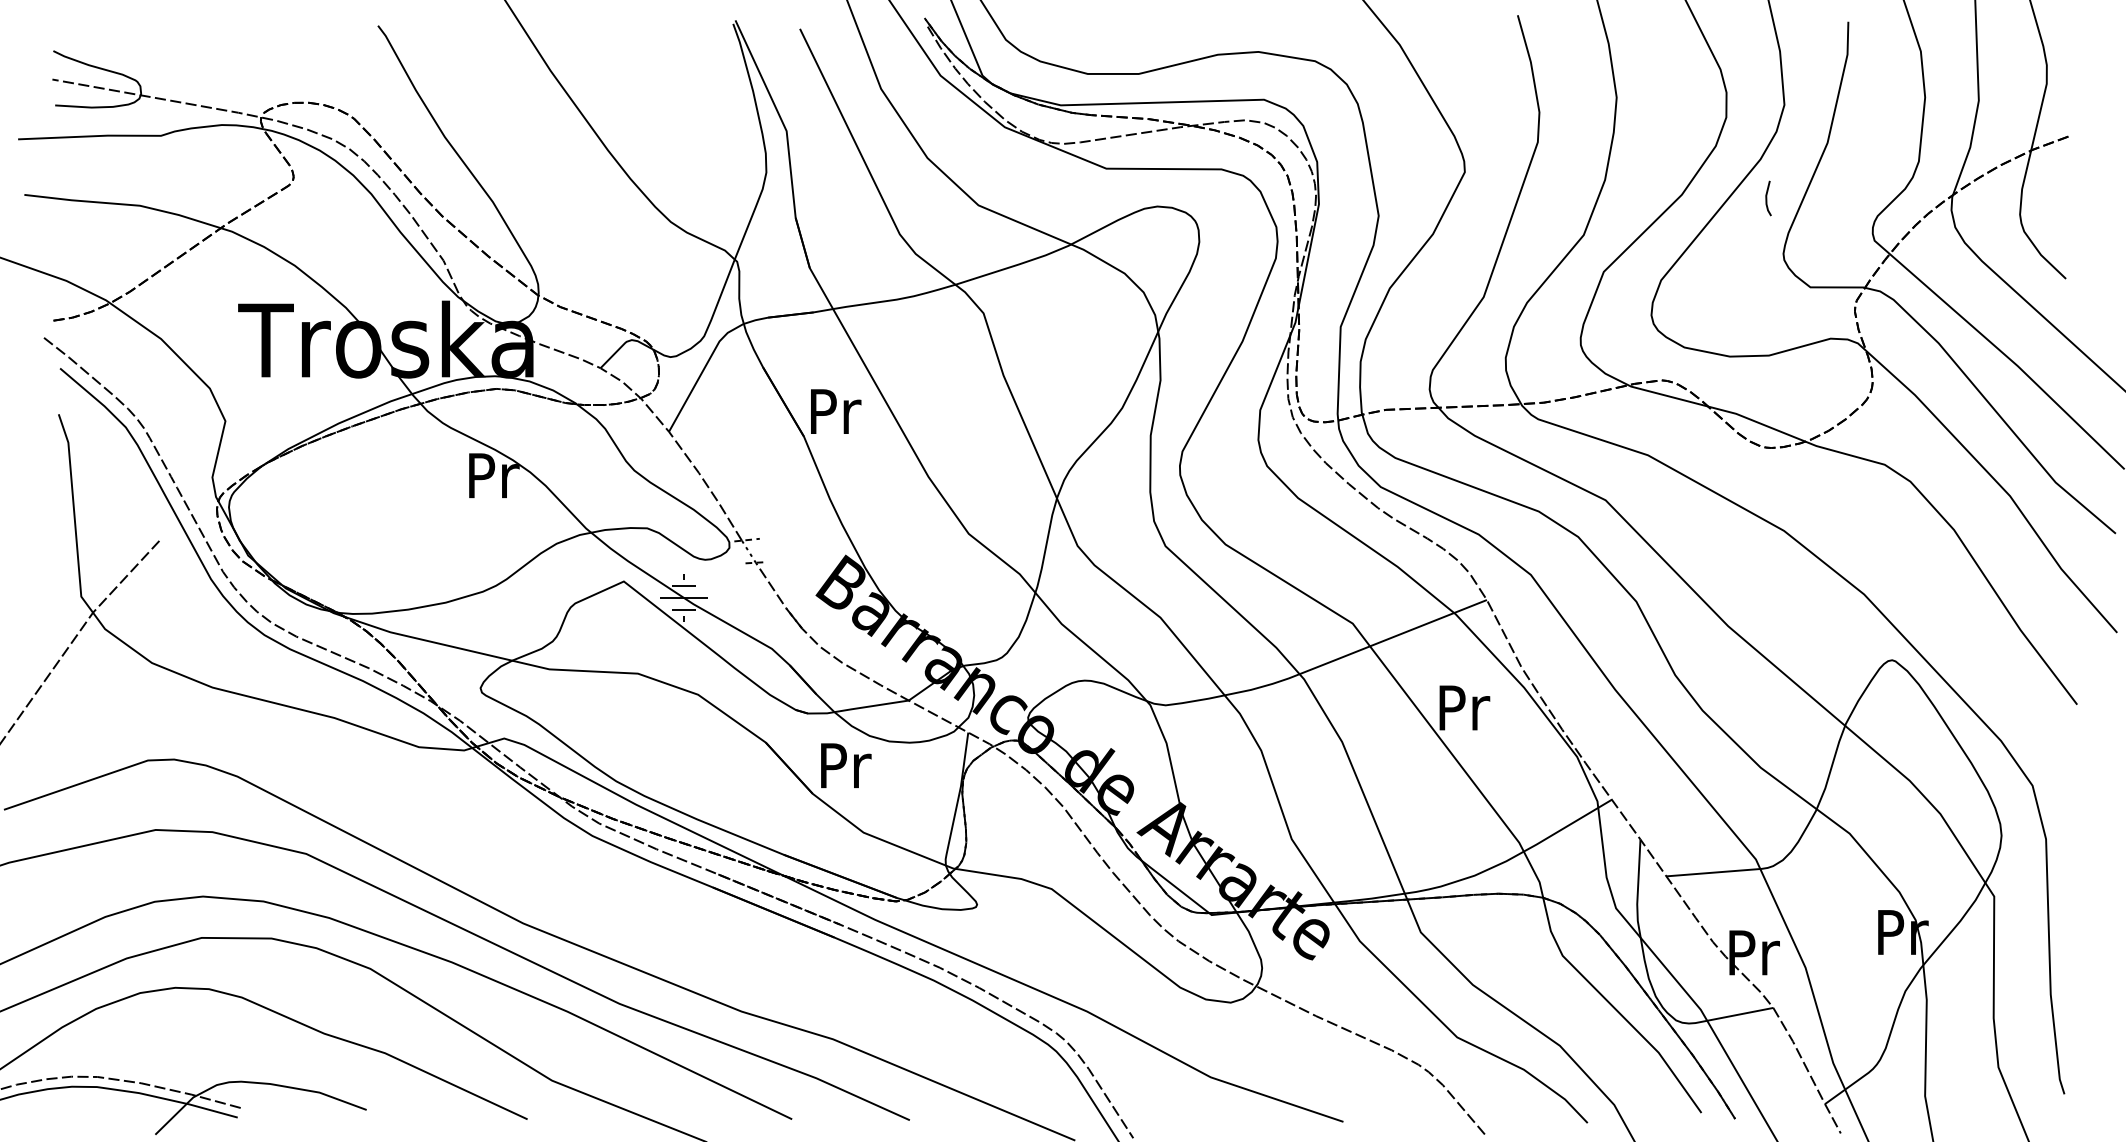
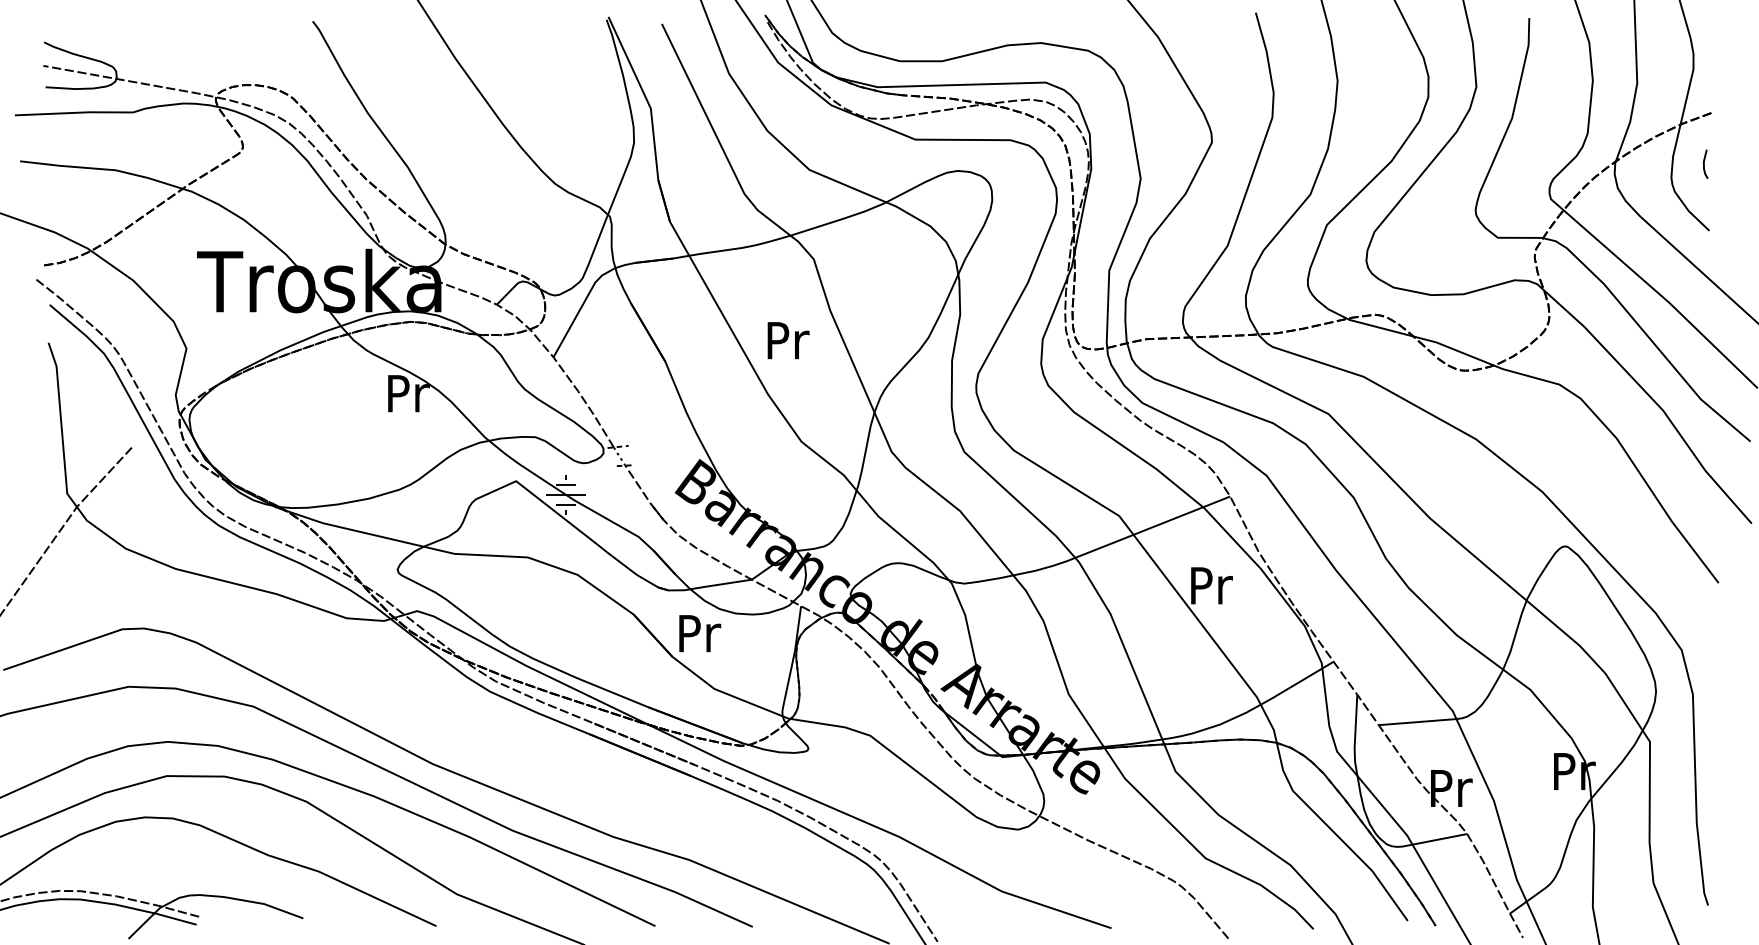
line: (1767, 198) -> (1704, 164), moved
text: (836, 411) -> (788, 340), moved

